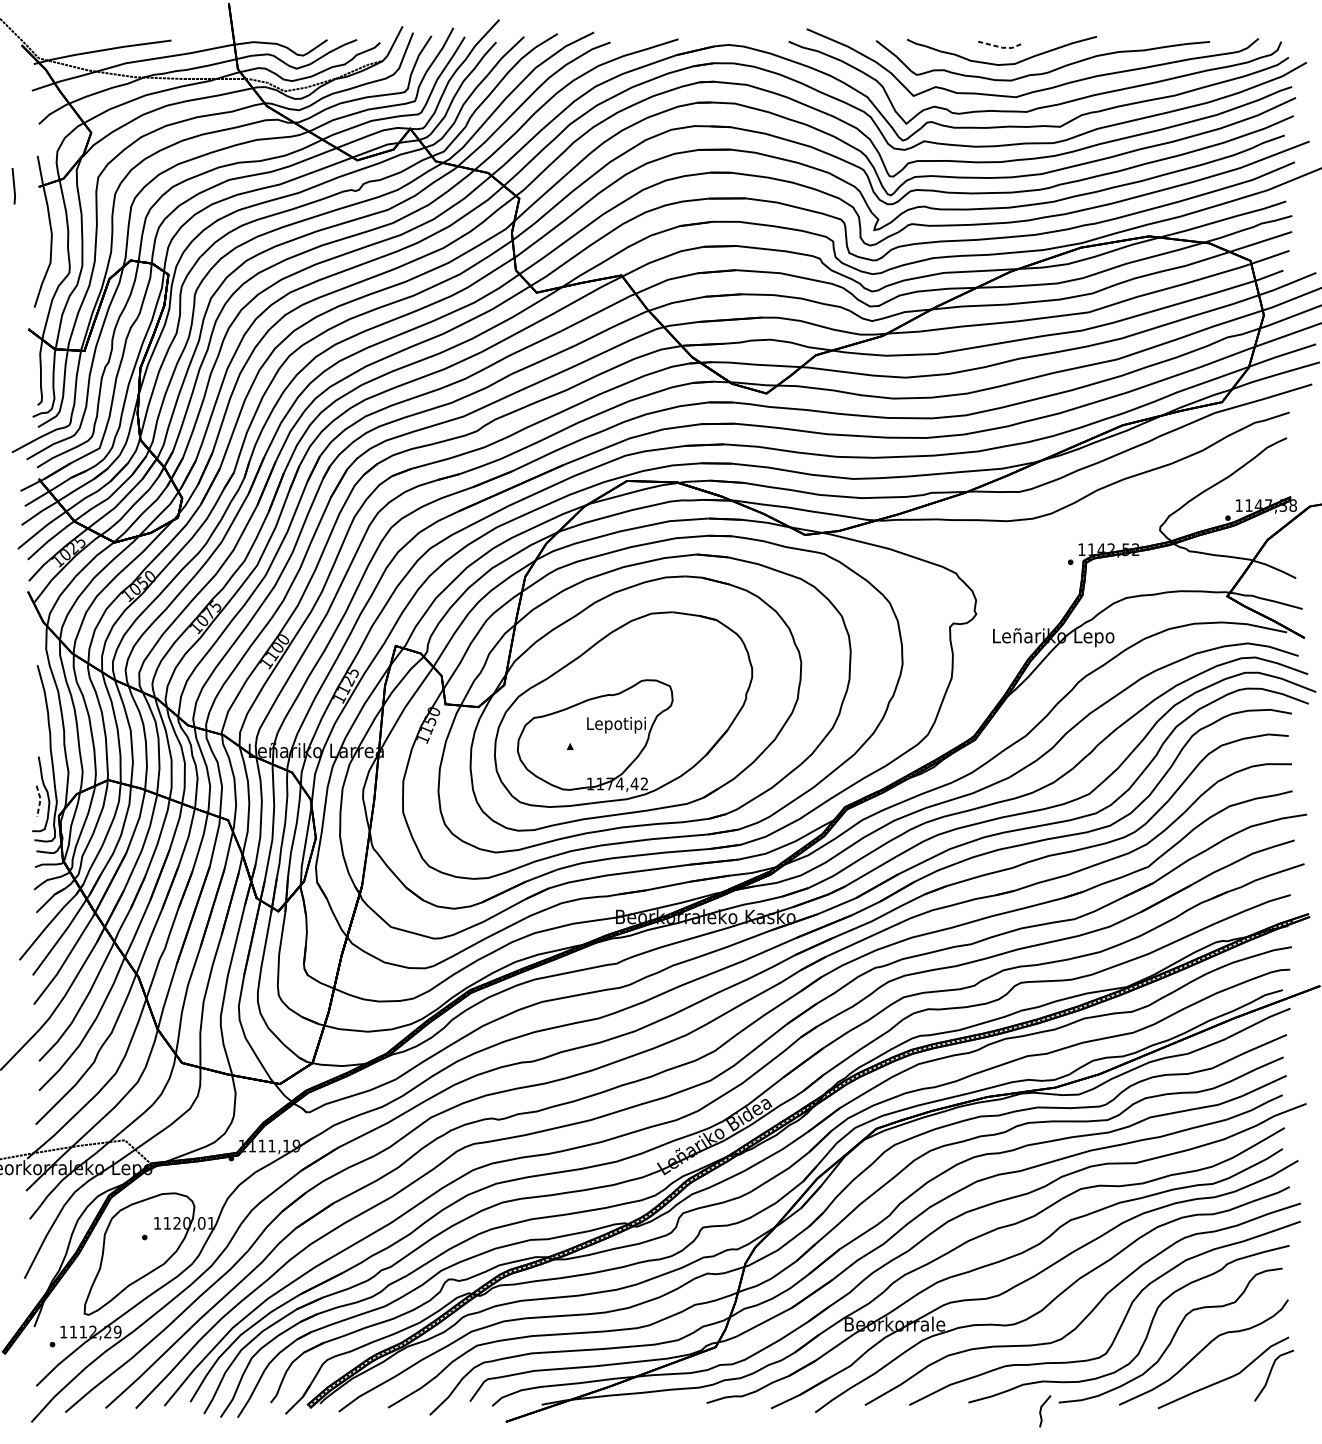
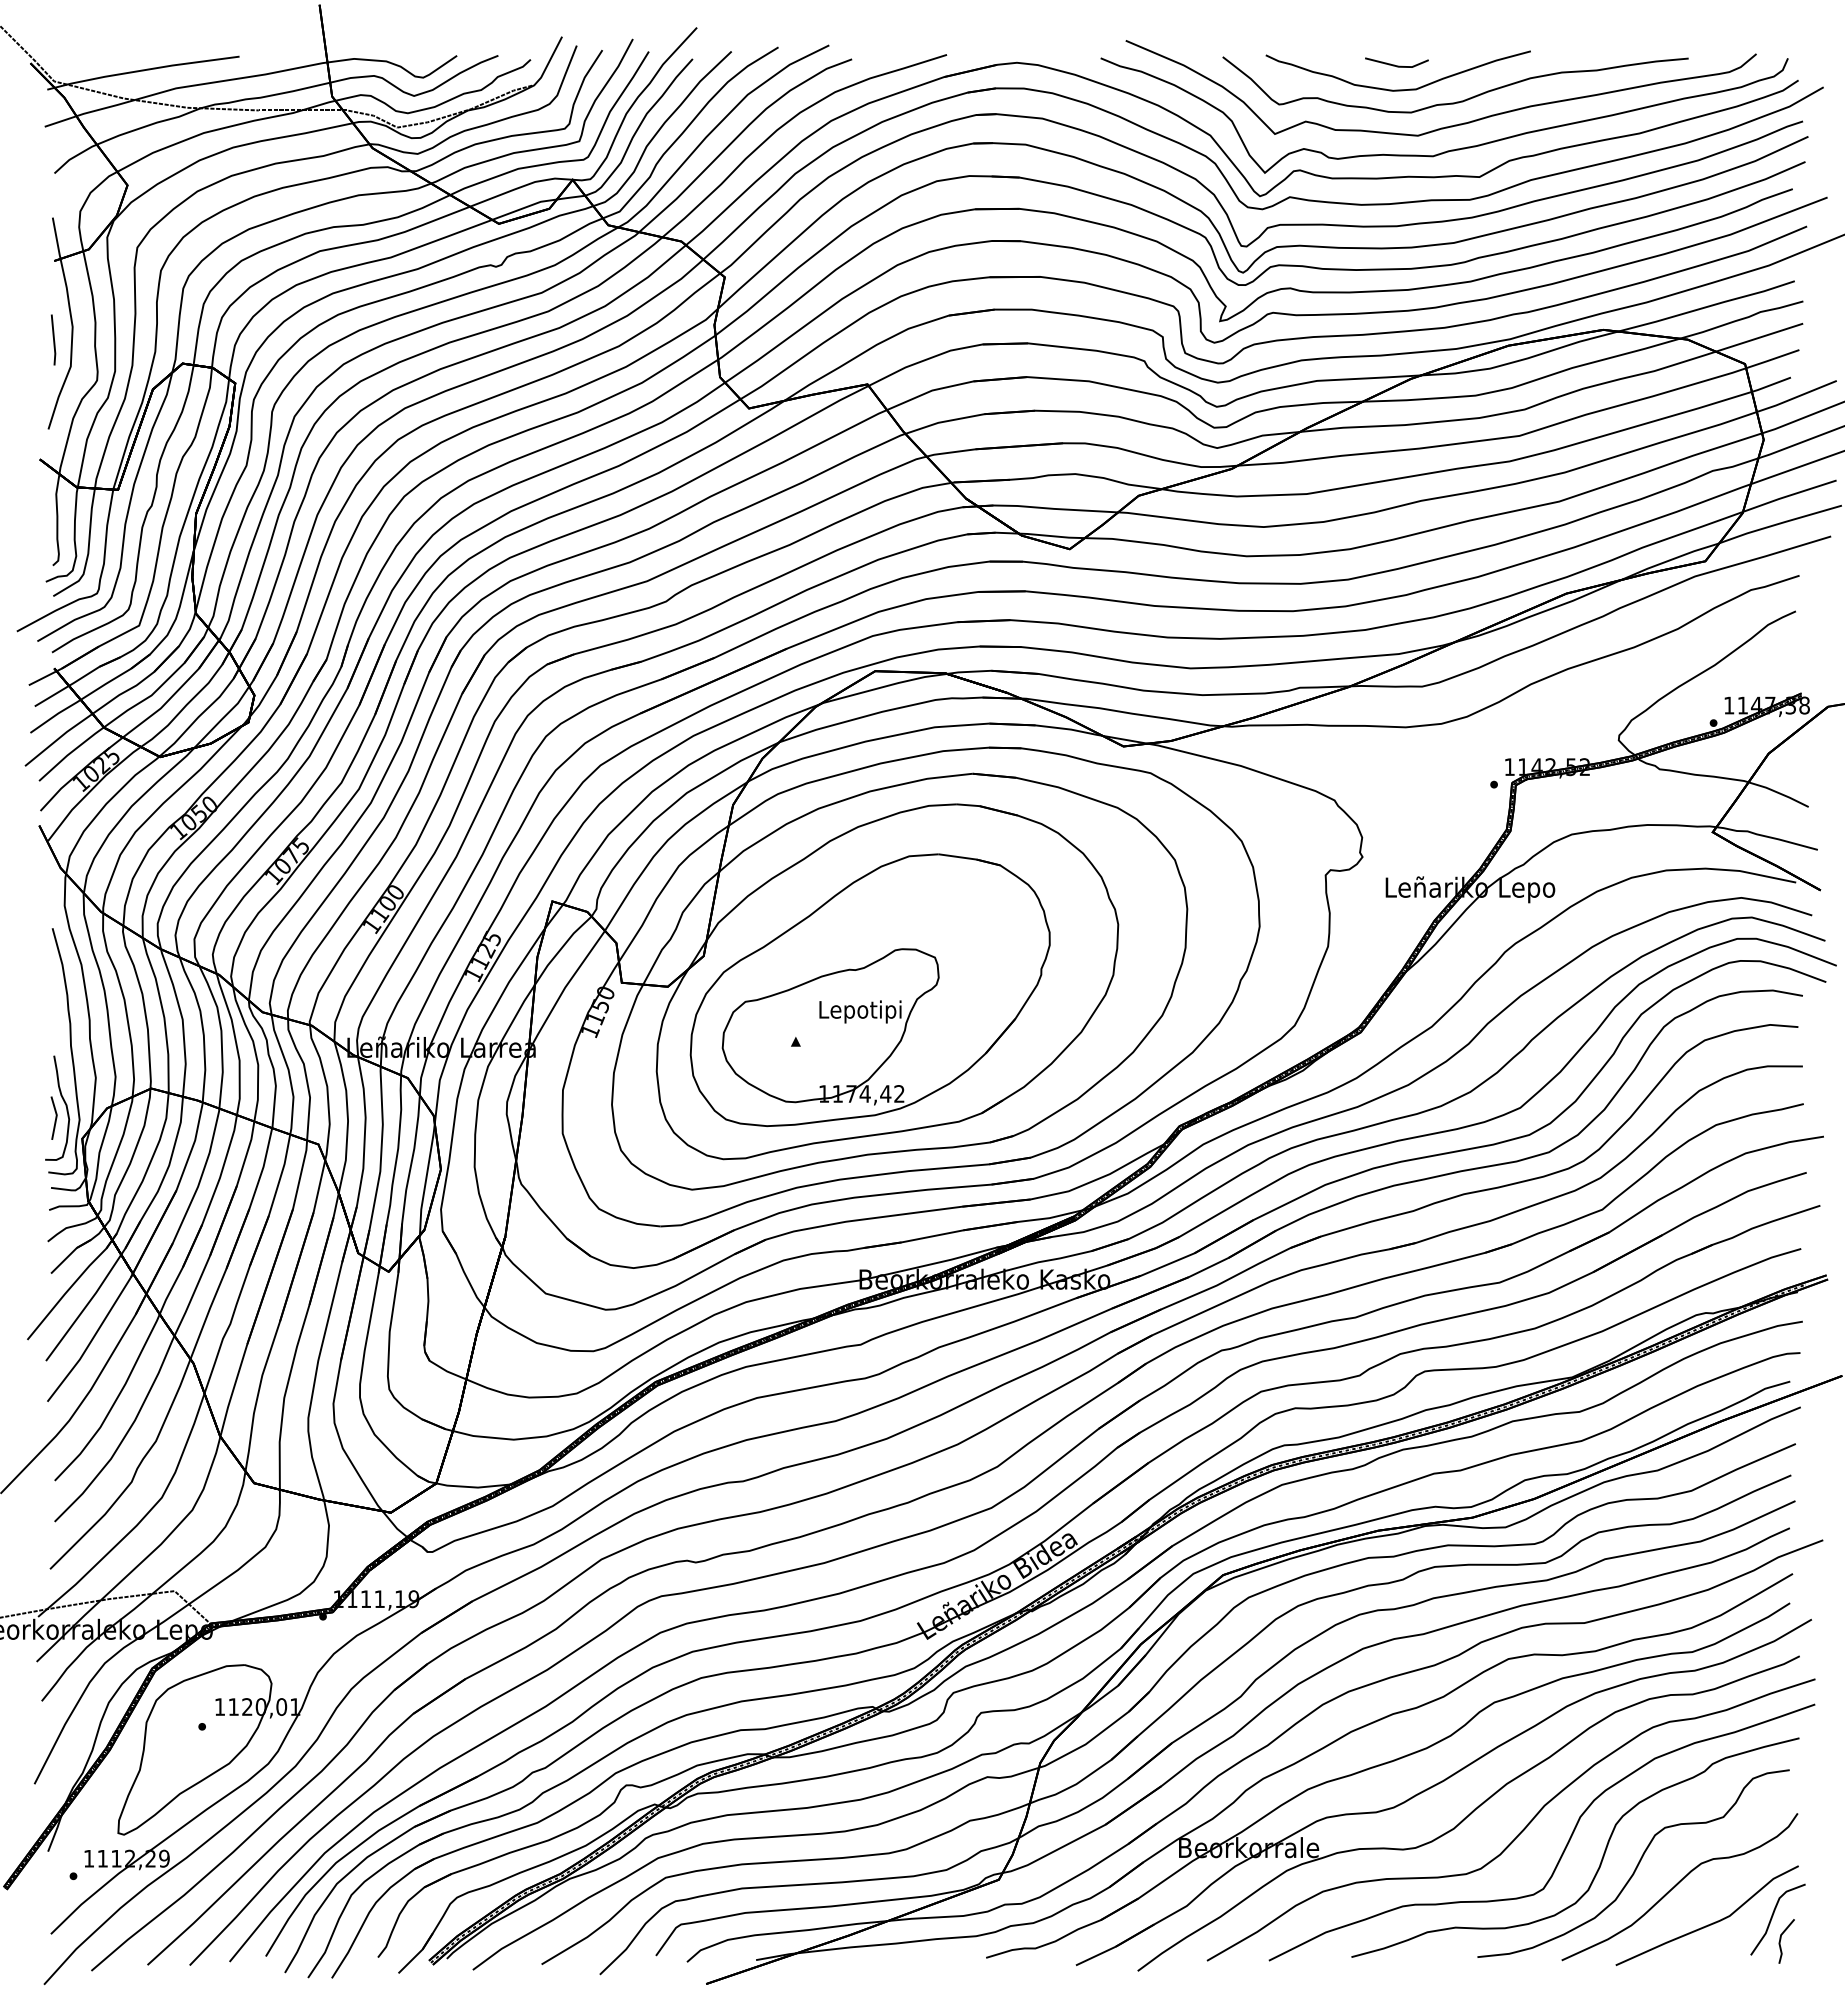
line: (1002, 47) -> (1398, 66), dashed -> solid
line: (13, 185) -> (53, 339), moved
line: (40, 801) -> (56, 1118), dashed -> solid
line: (1041, 1410) -> (1781, 1939), moved

